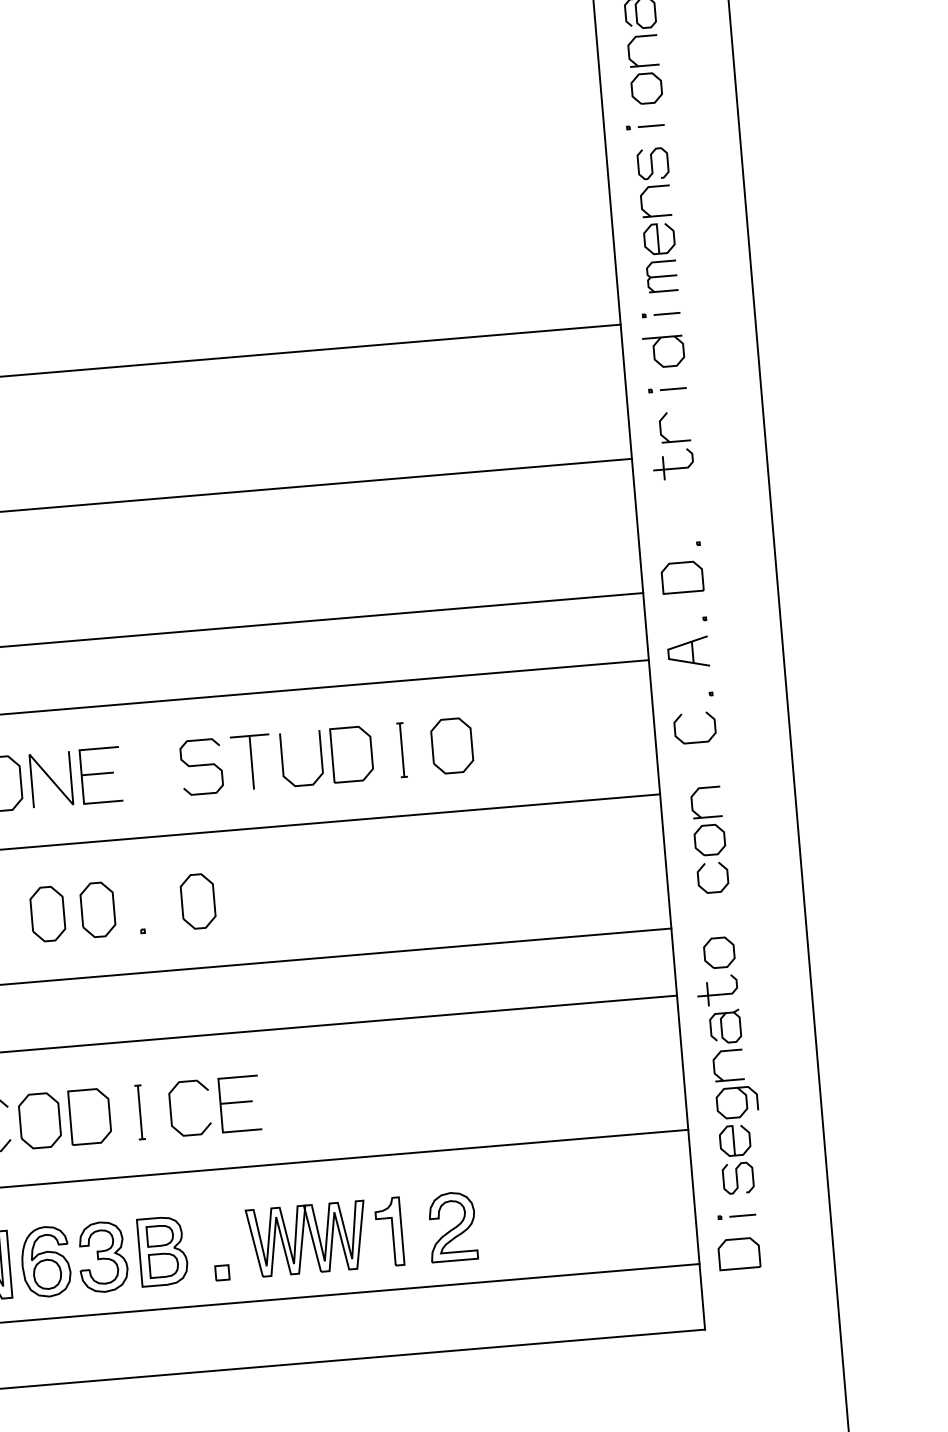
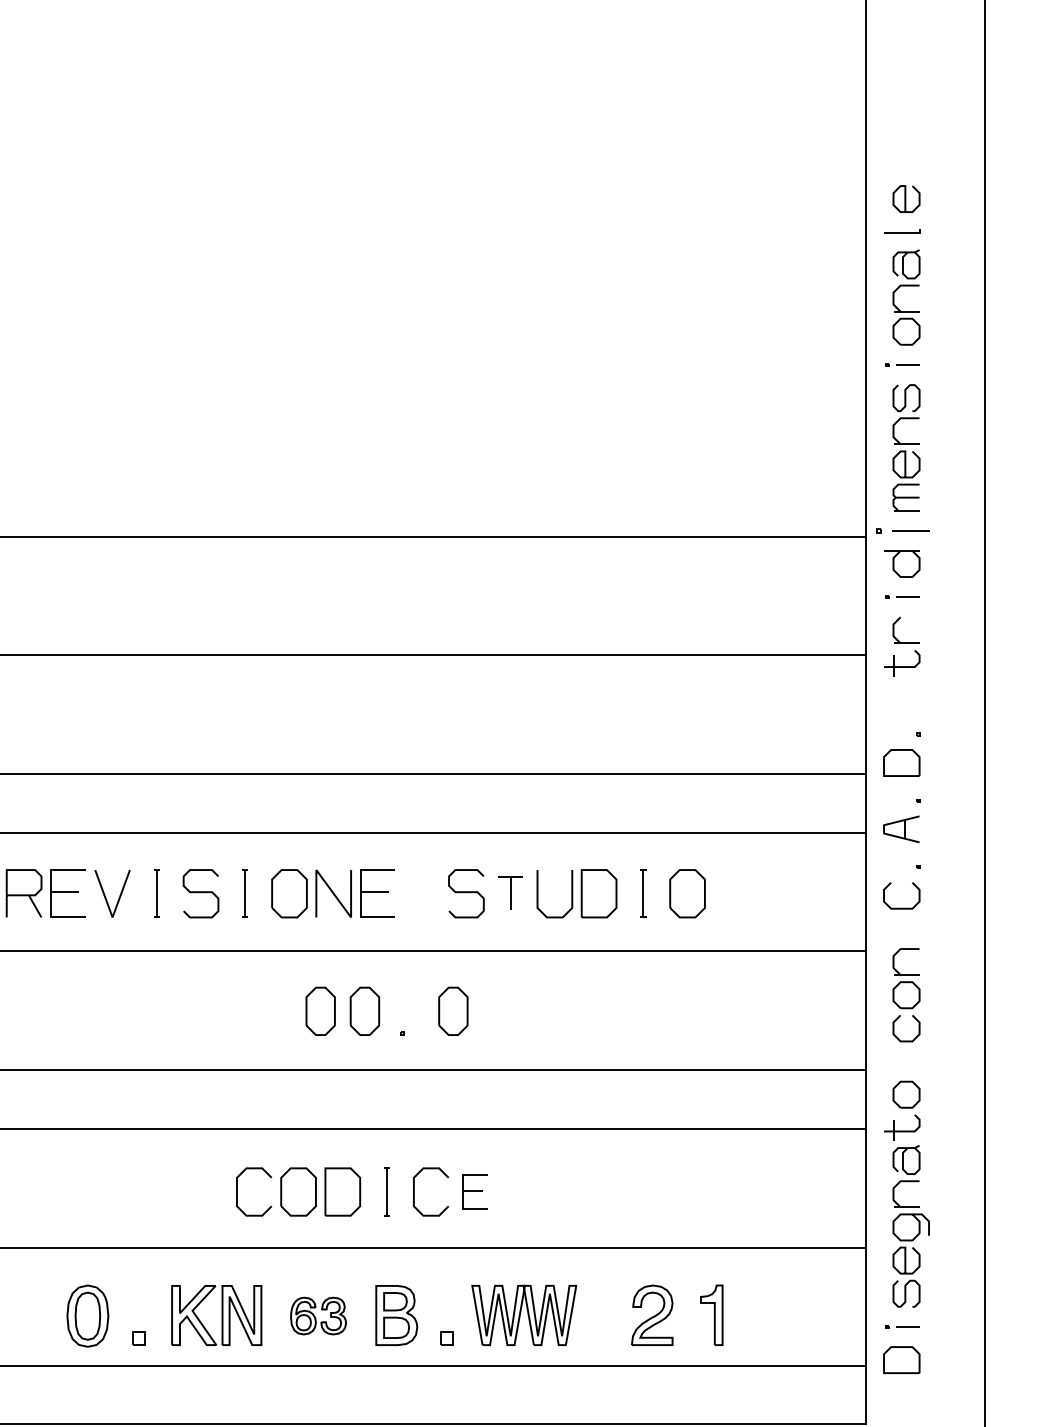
part: (661, 314) -> (902, 530), size x1.6
part: (251, 761) -> (510, 892), size x0.7
part: (239, 1103) -> (474, 1191), size x0.7
part: (389, 1231) -> (711, 1314), moved
part: (74, 1258) -> (318, 1315), size x0.6

